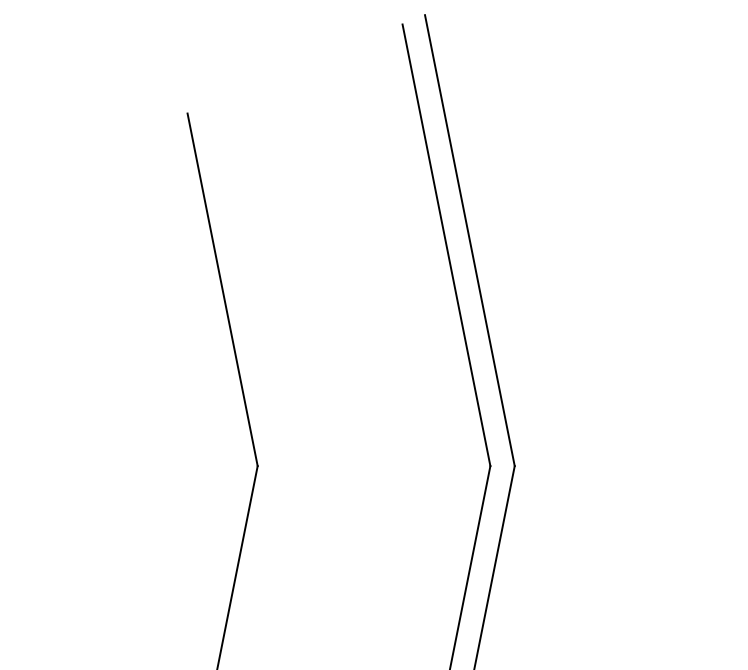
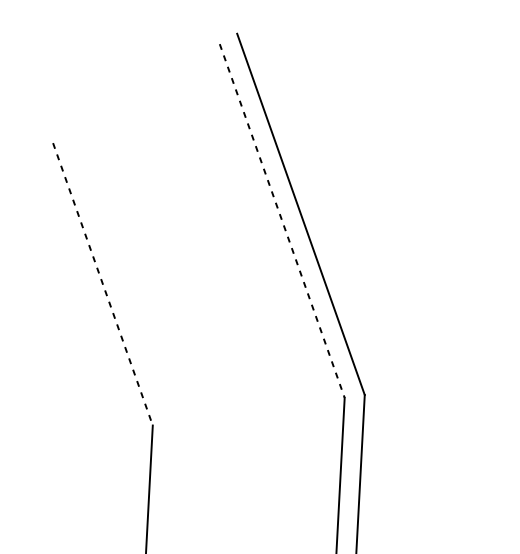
line: (446, 245) -> (282, 221), solid -> dashed
line: (222, 289) -> (102, 284), solid -> dashed

